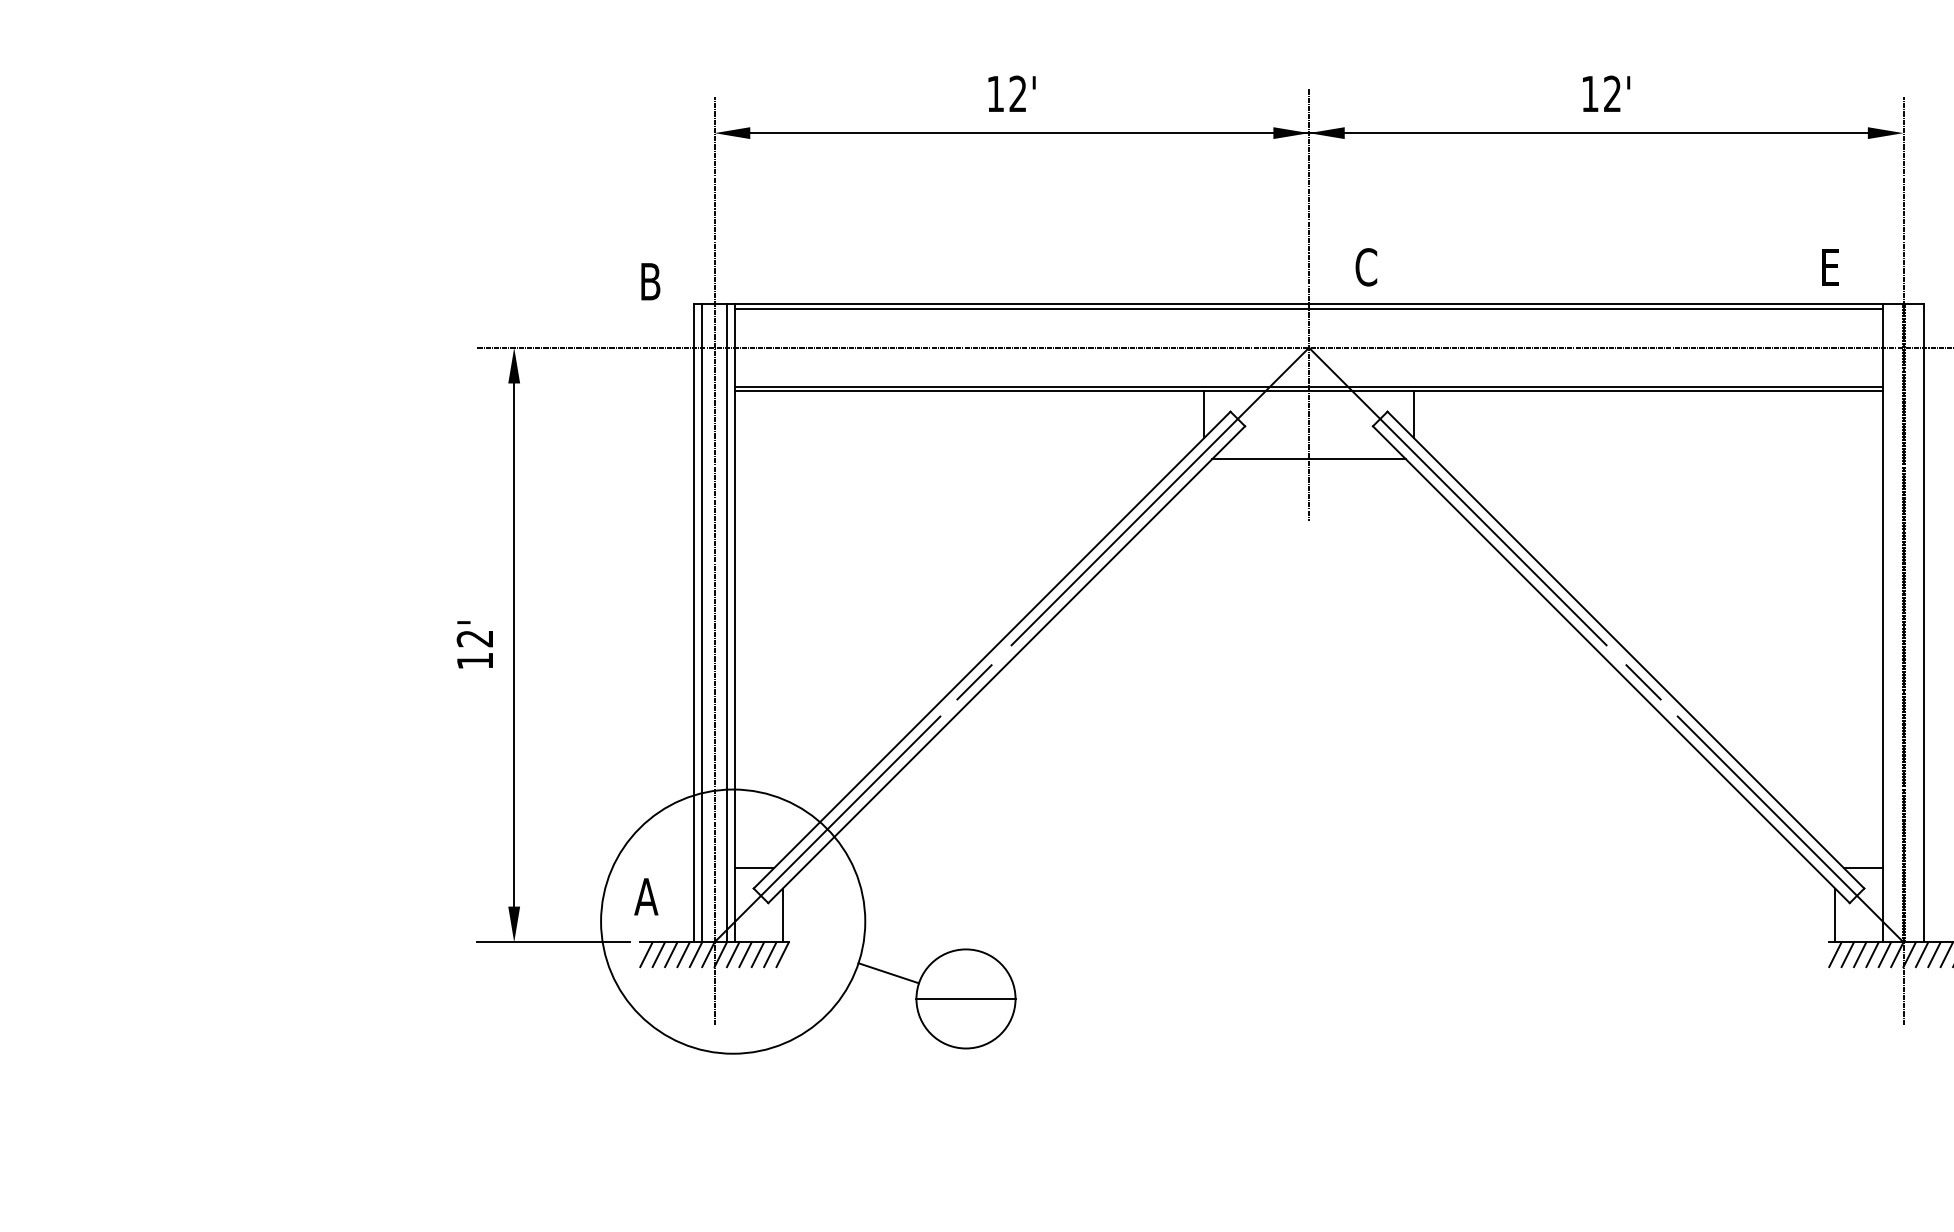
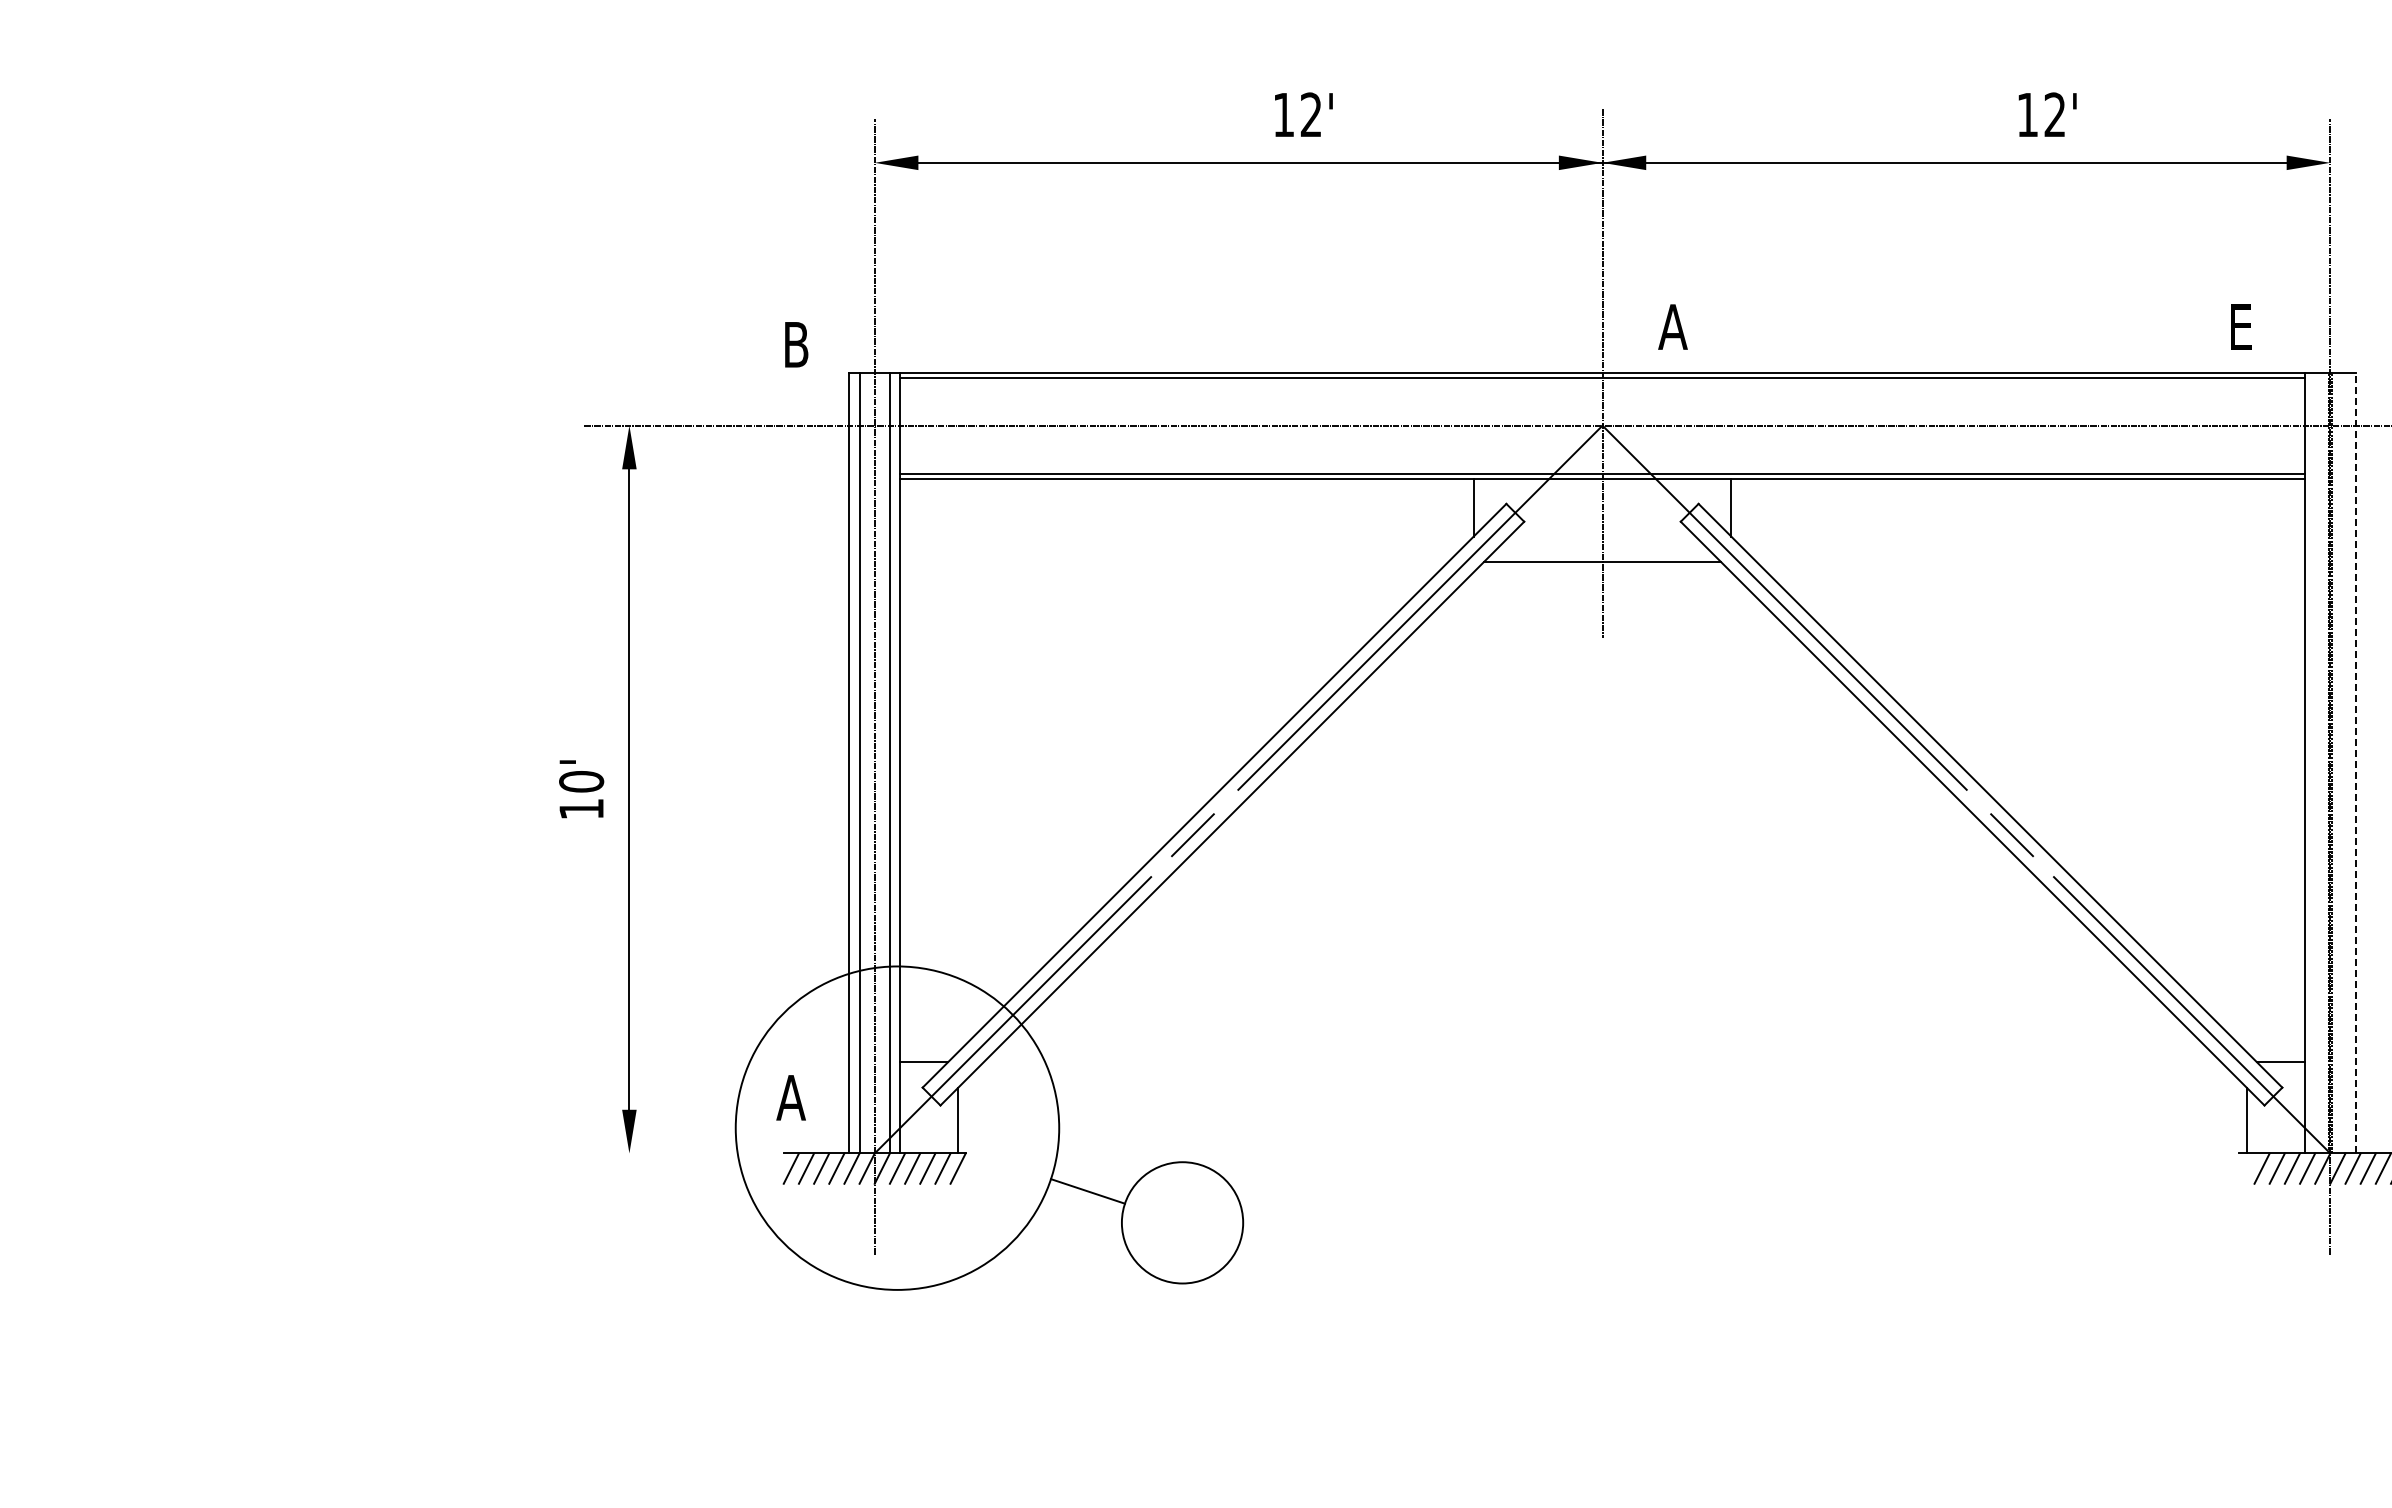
text: (1011, 93) -> (1303, 114), moved
text: (1606, 93) -> (2047, 114), moved
text: (1366, 266) -> (1672, 326), C -> A
line: (1924, 622) -> (2355, 762), solid -> dashed
text: (475, 638) -> (581, 781), 12' -> 10'
line: (553, 942) -> (677, 1153), removed
line: (1835, 954) -> (2246, 1168), removed
line: (965, 998) -> (1182, 1222), removed

